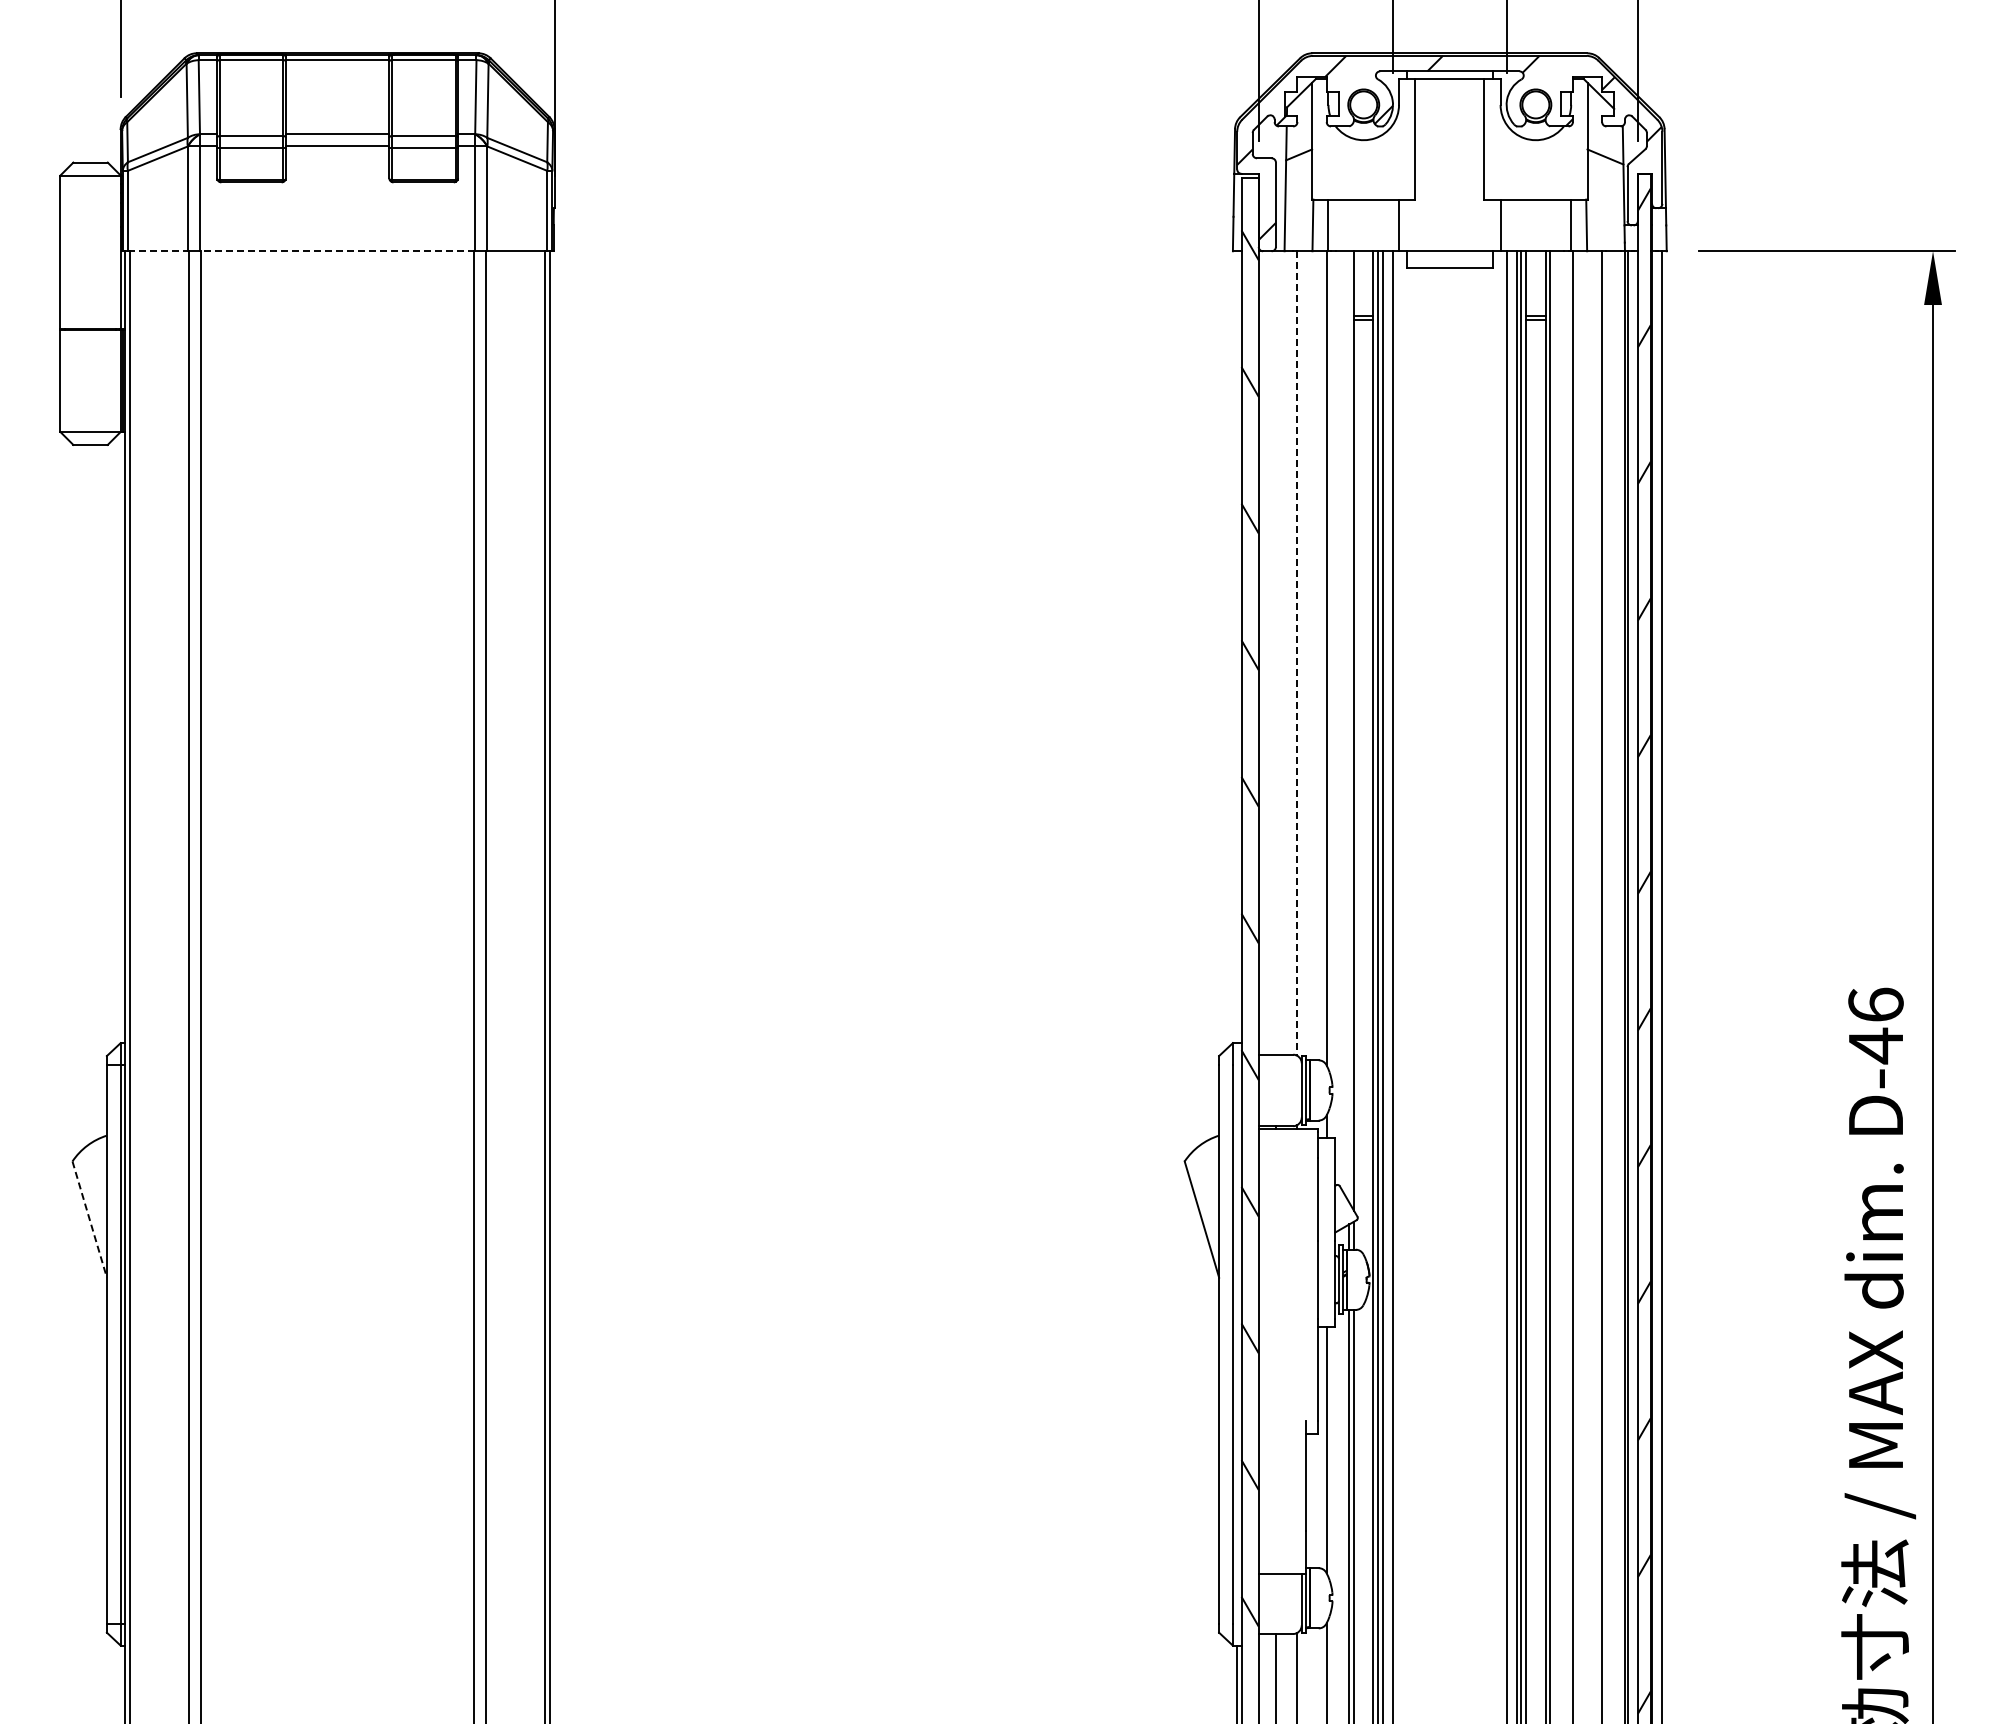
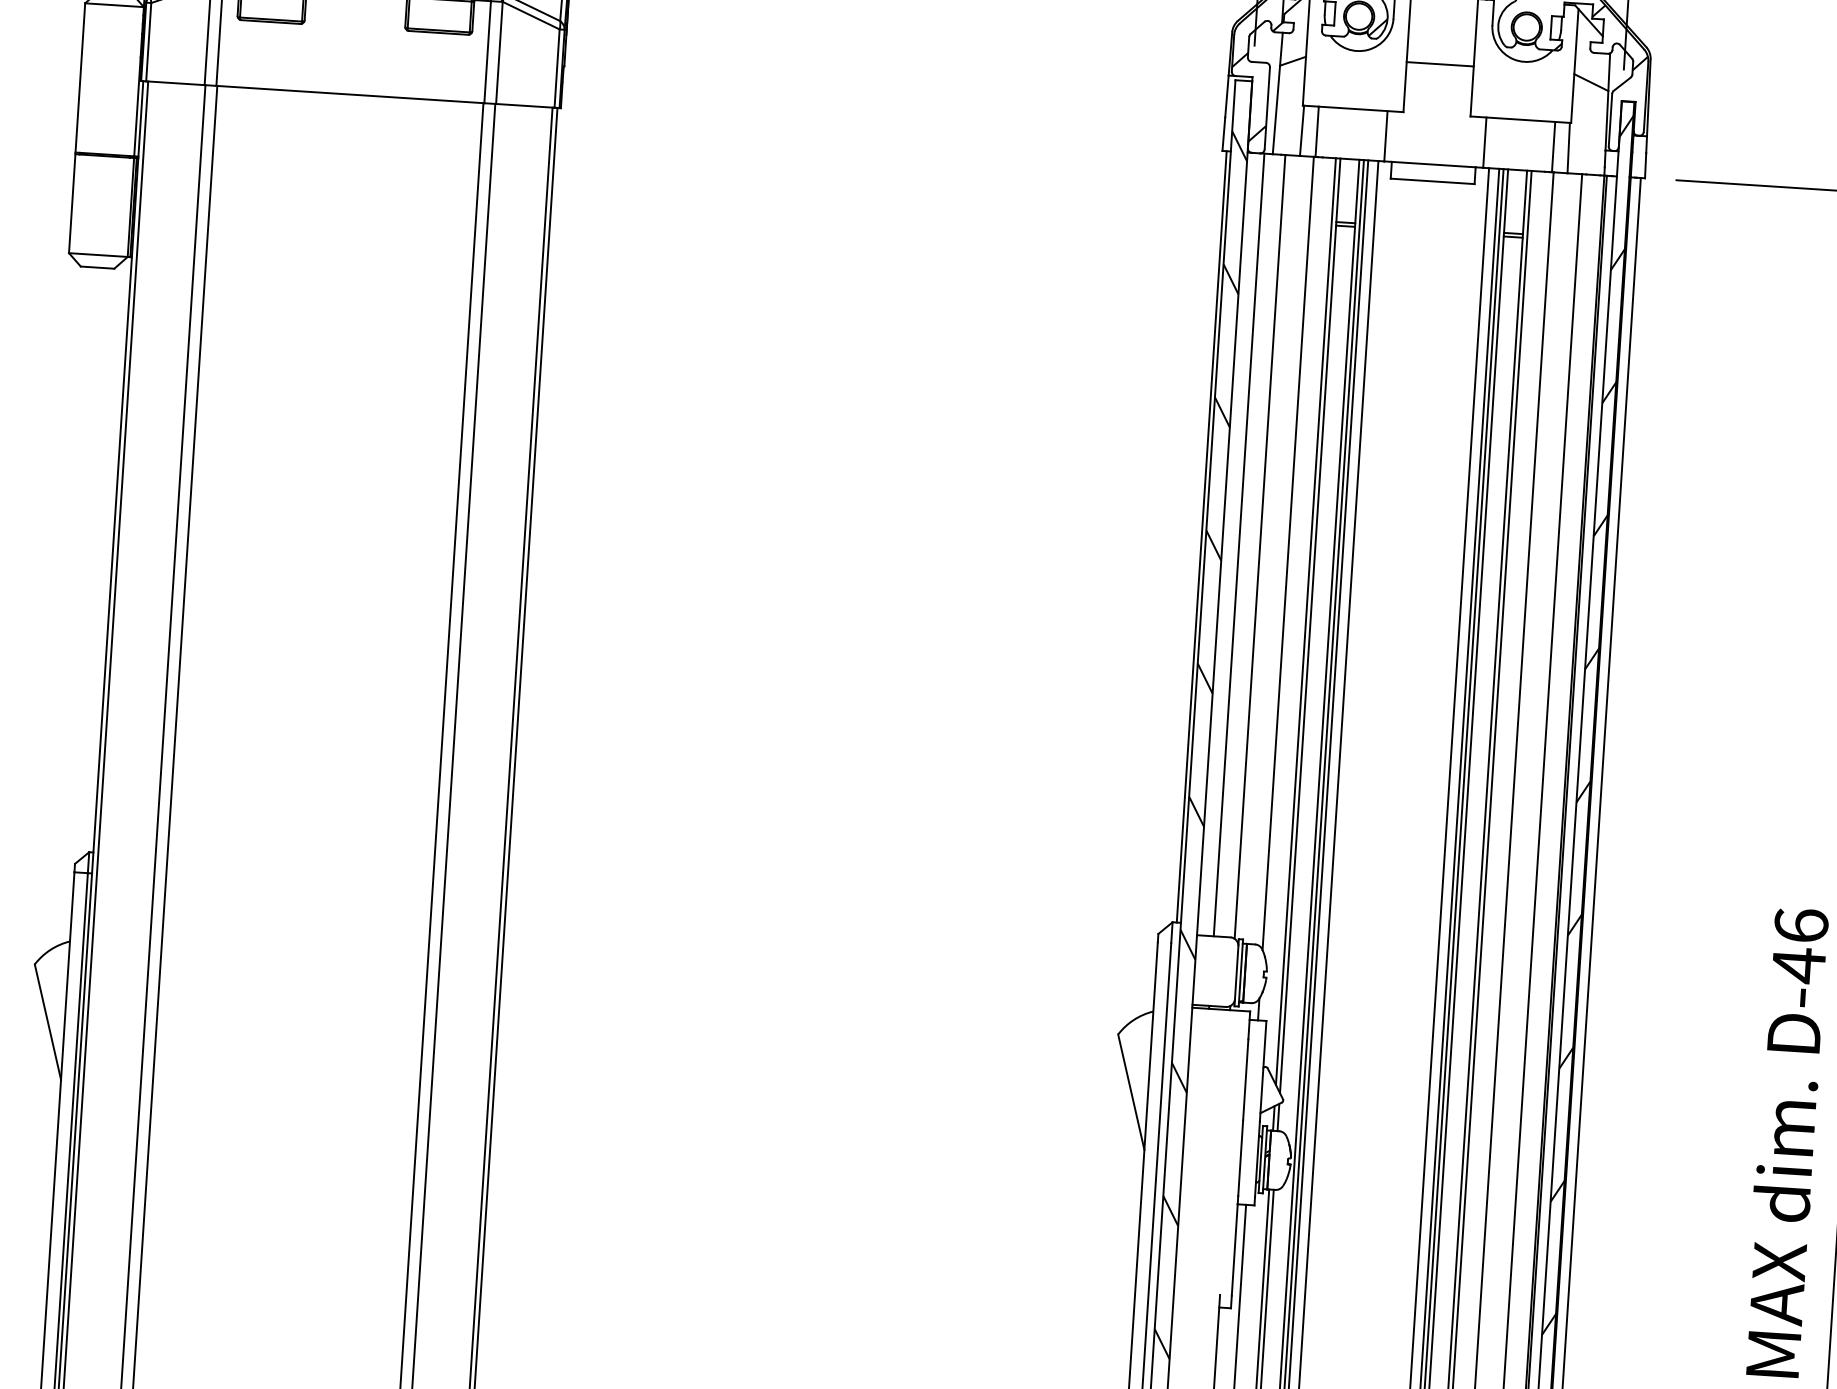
line: (1449, 148) -> (1439, 64), added
line: (158, 251) -> (175, 83), dashed -> solid
line: (337, 251) -> (350, 94), dashed -> solid
line: (1237, 647) -> (1201, 537), added
line: (1275, 652) -> (1238, 544), added
line: (1297, 654) -> (1259, 547), dashed -> solid
line: (1349, 726) -> (1306, 621), added
line: (89, 1219) -> (47, 1022), dashed -> solid

